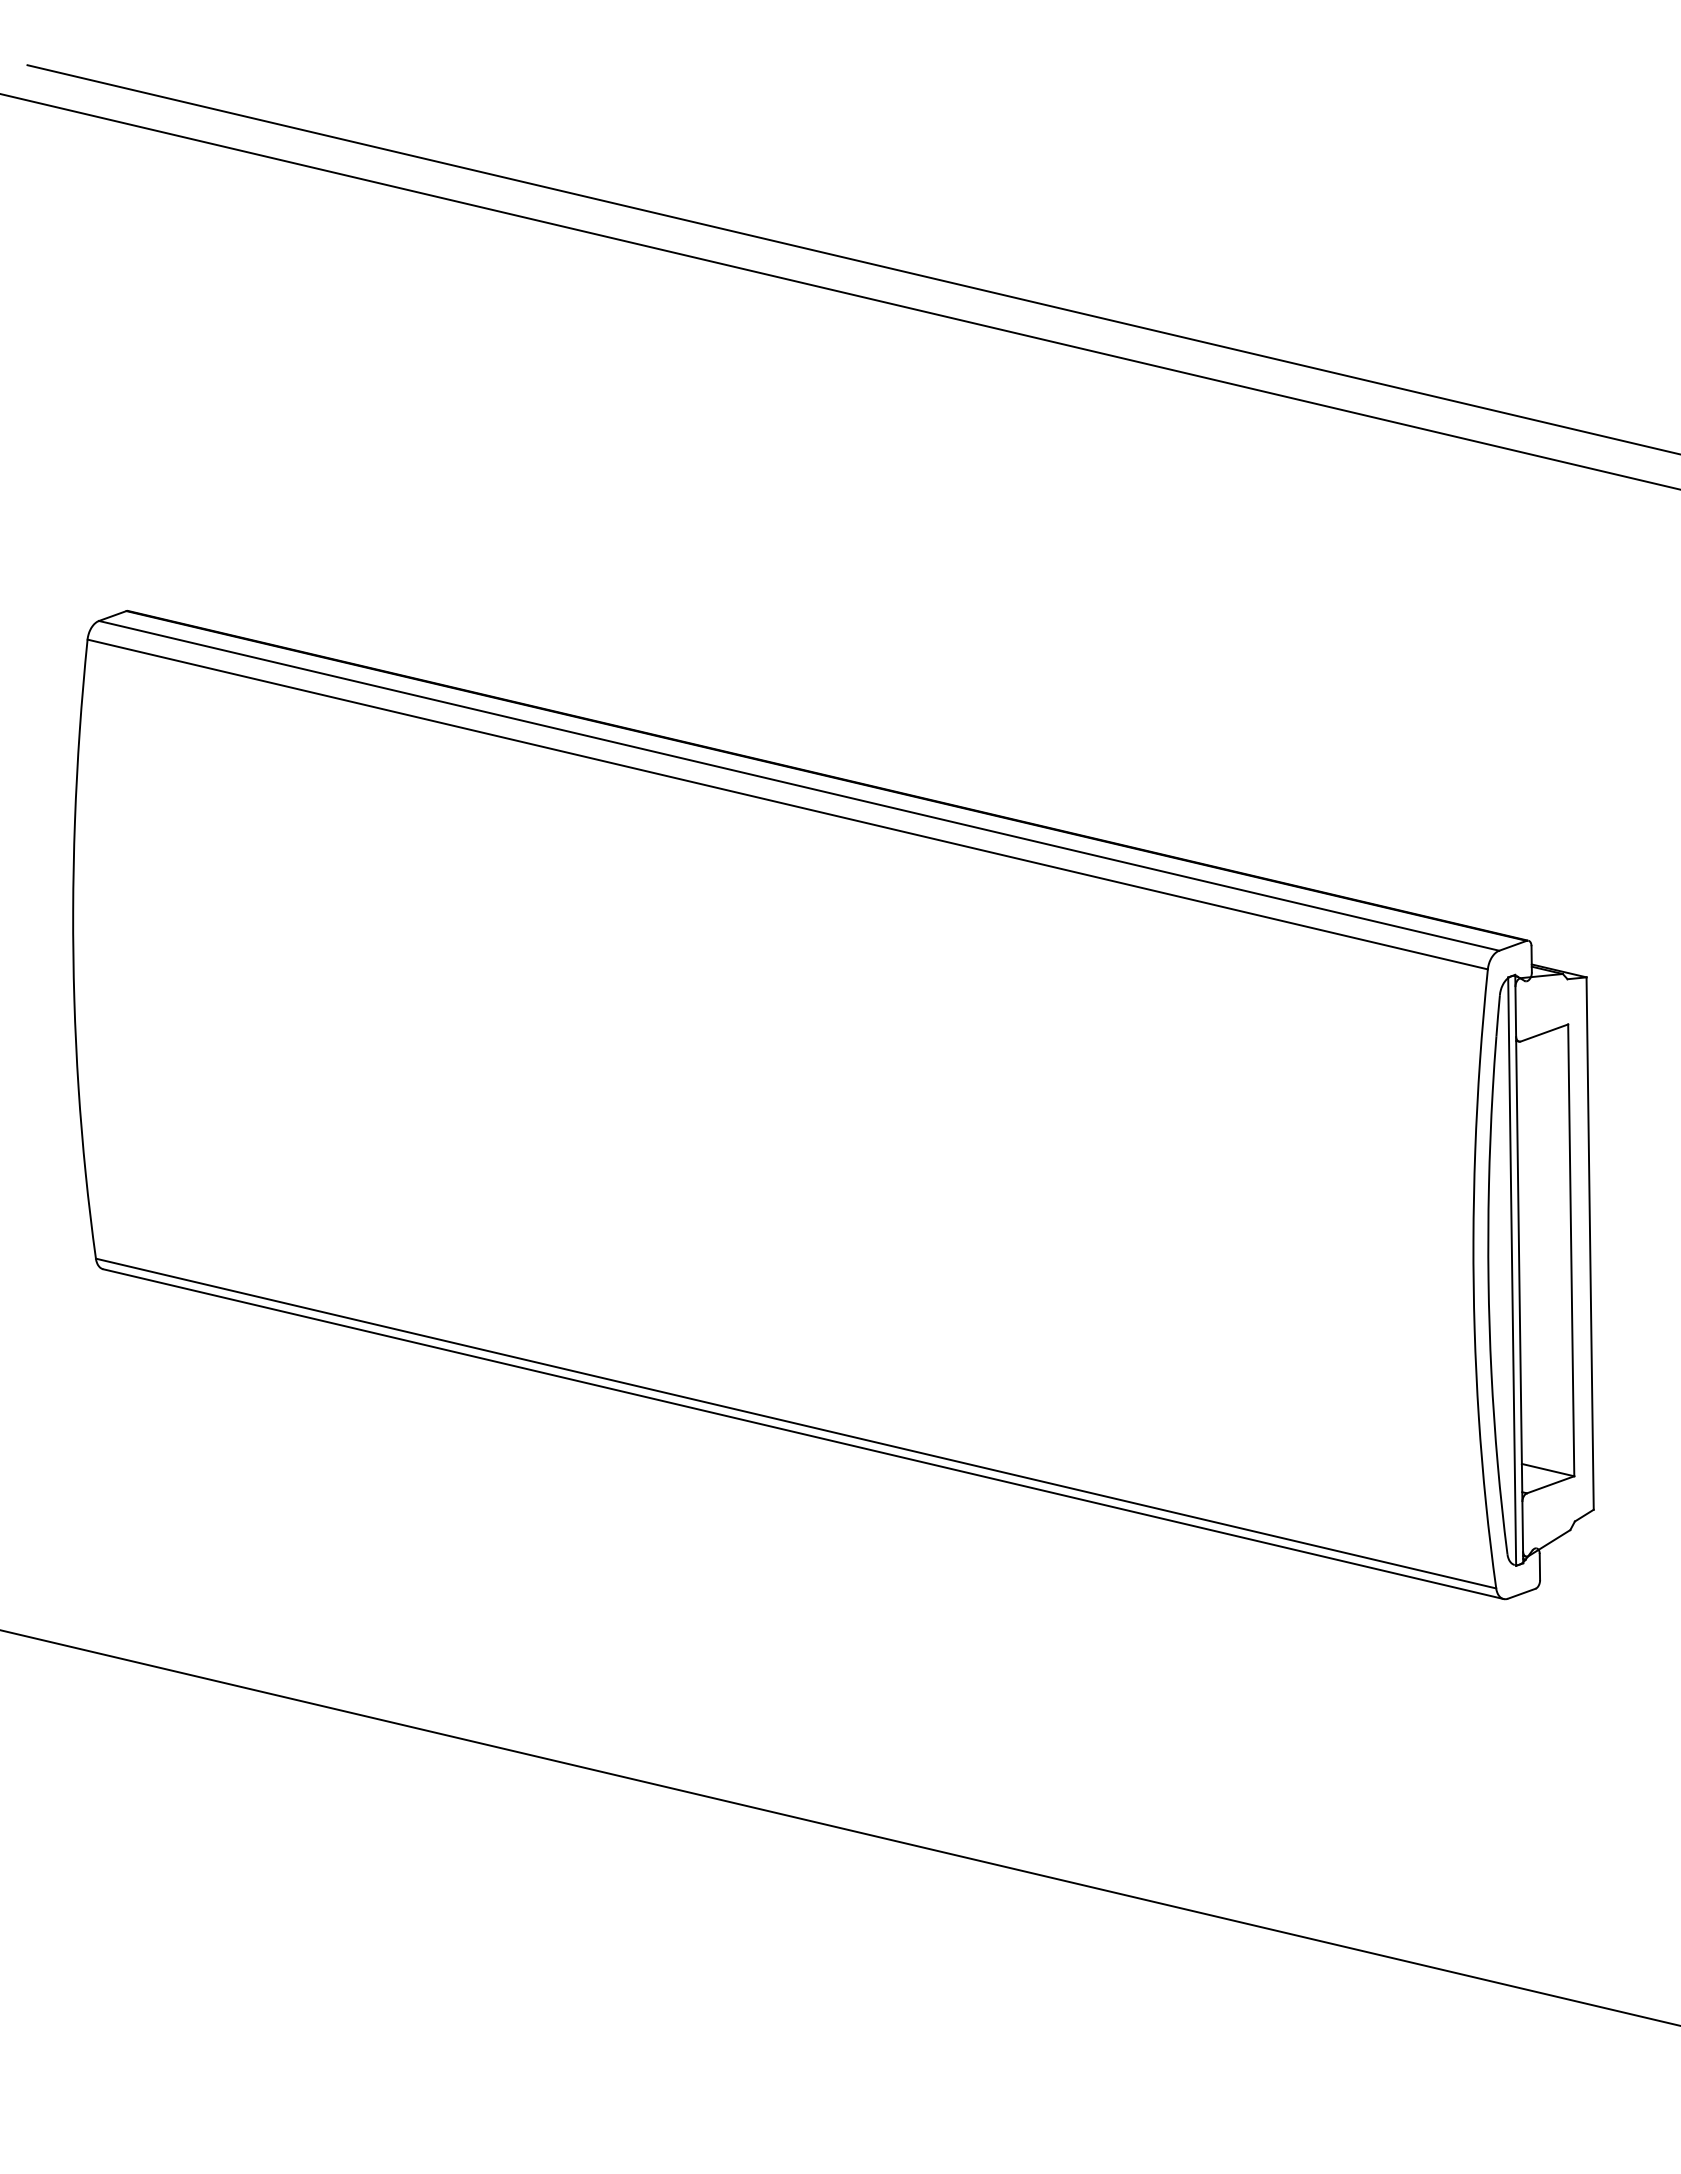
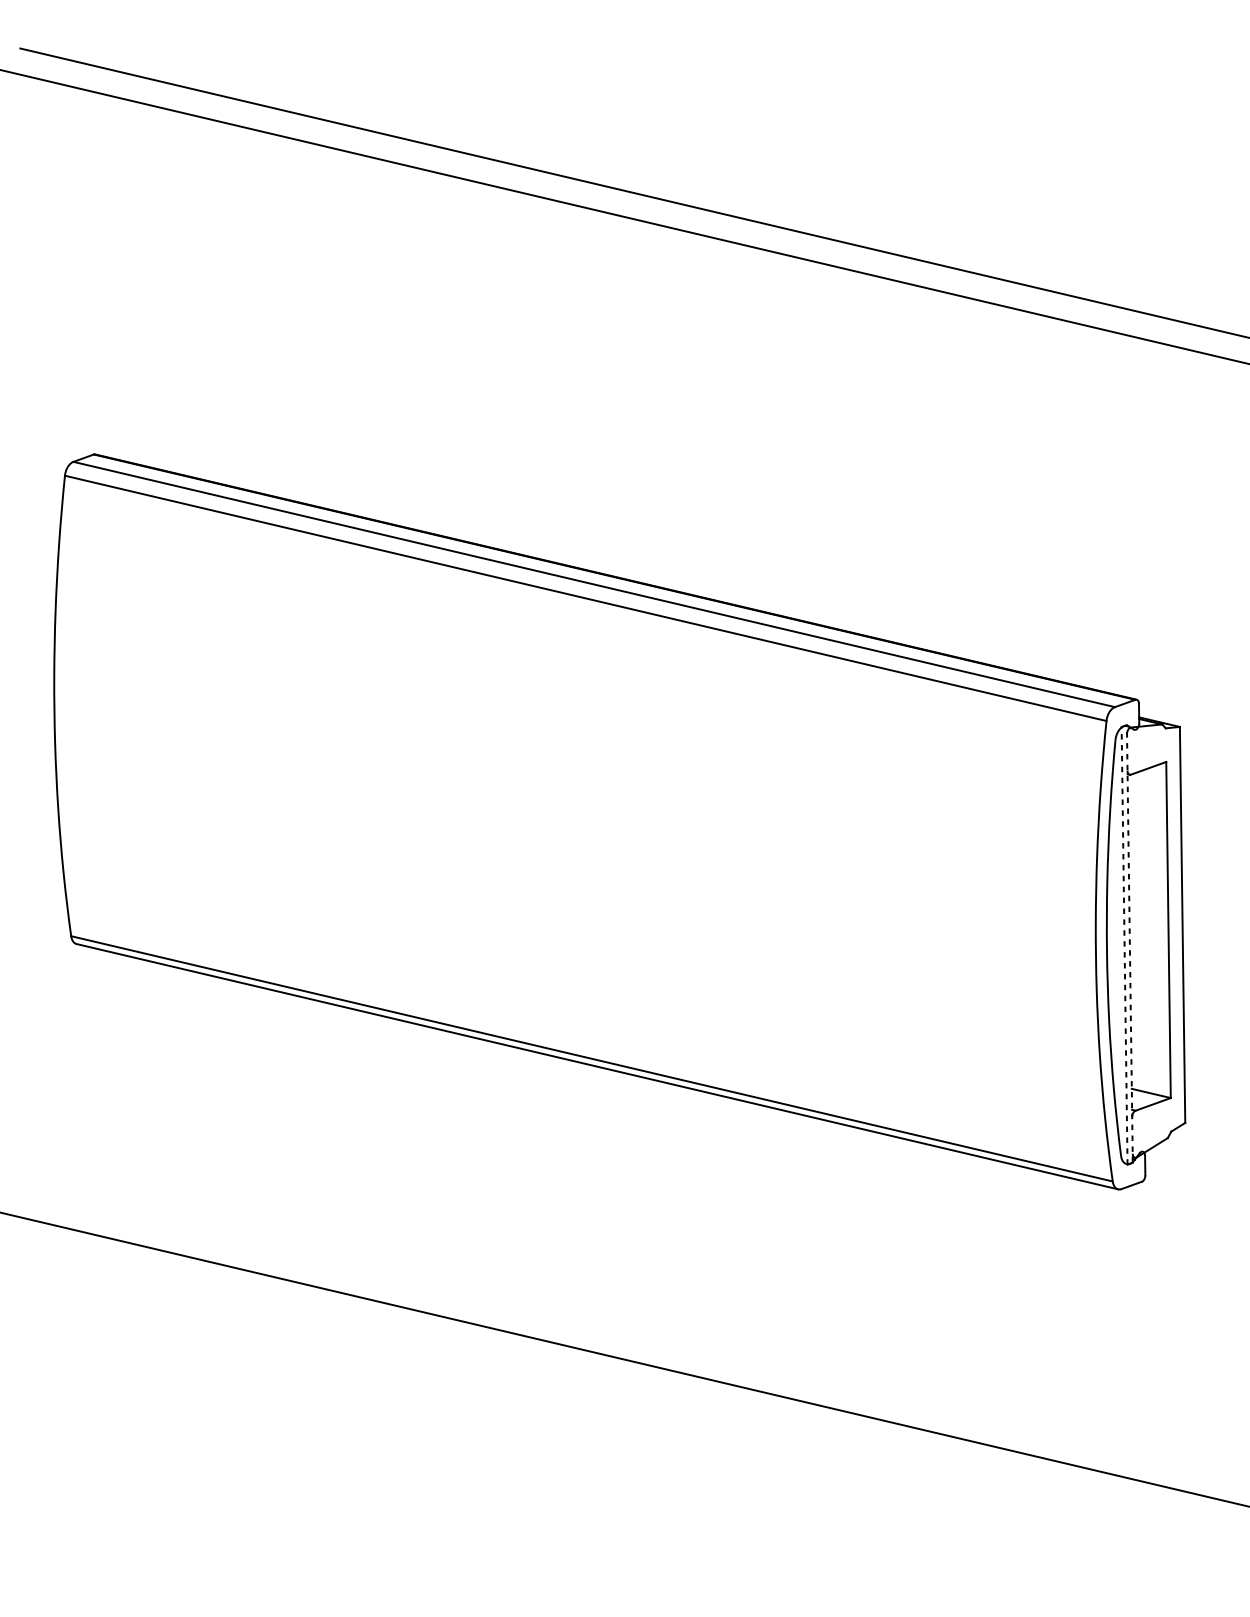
line: (1519, 1268) -> (1130, 943), solid -> dashed
line: (1512, 1271) -> (1124, 945), solid -> dashed

